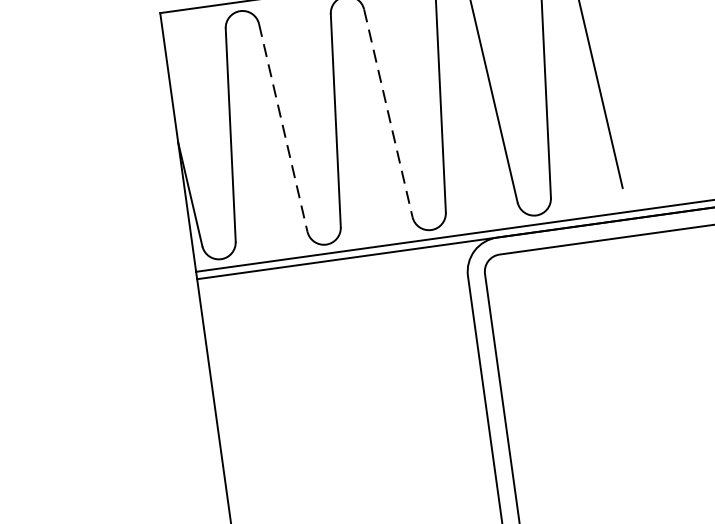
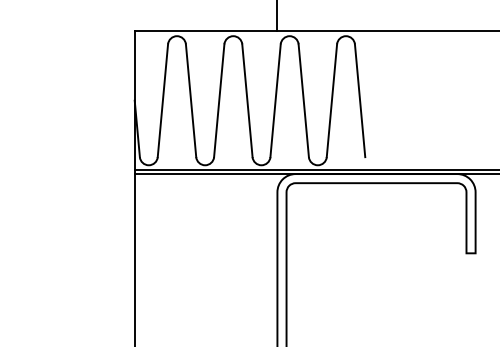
line: (388, 112) -> (247, 100), dashed -> solid
line: (283, 127) -> (191, 100), dashed -> solid

